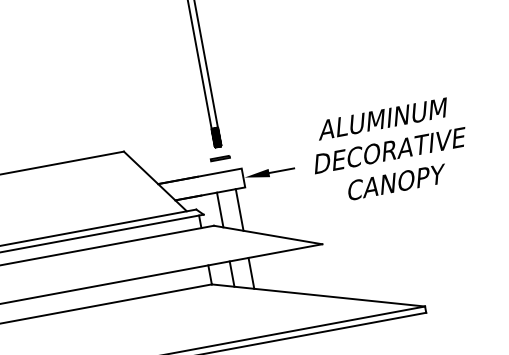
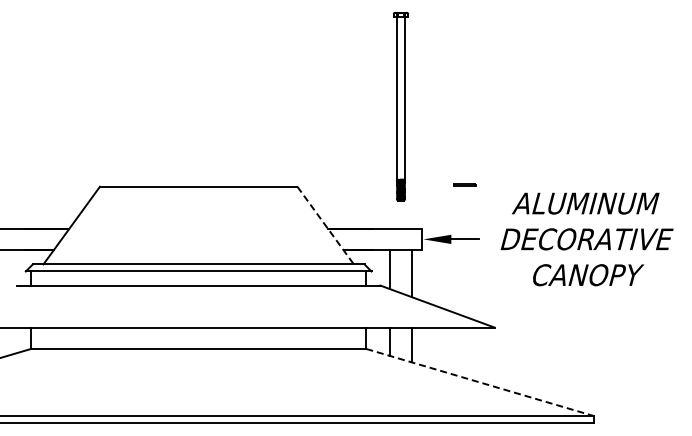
line: (219, 158) -> (464, 184), moved
line: (155, 181) -> (325, 225), solid -> dashed
line: (318, 295) -> (480, 382), solid -> dashed

